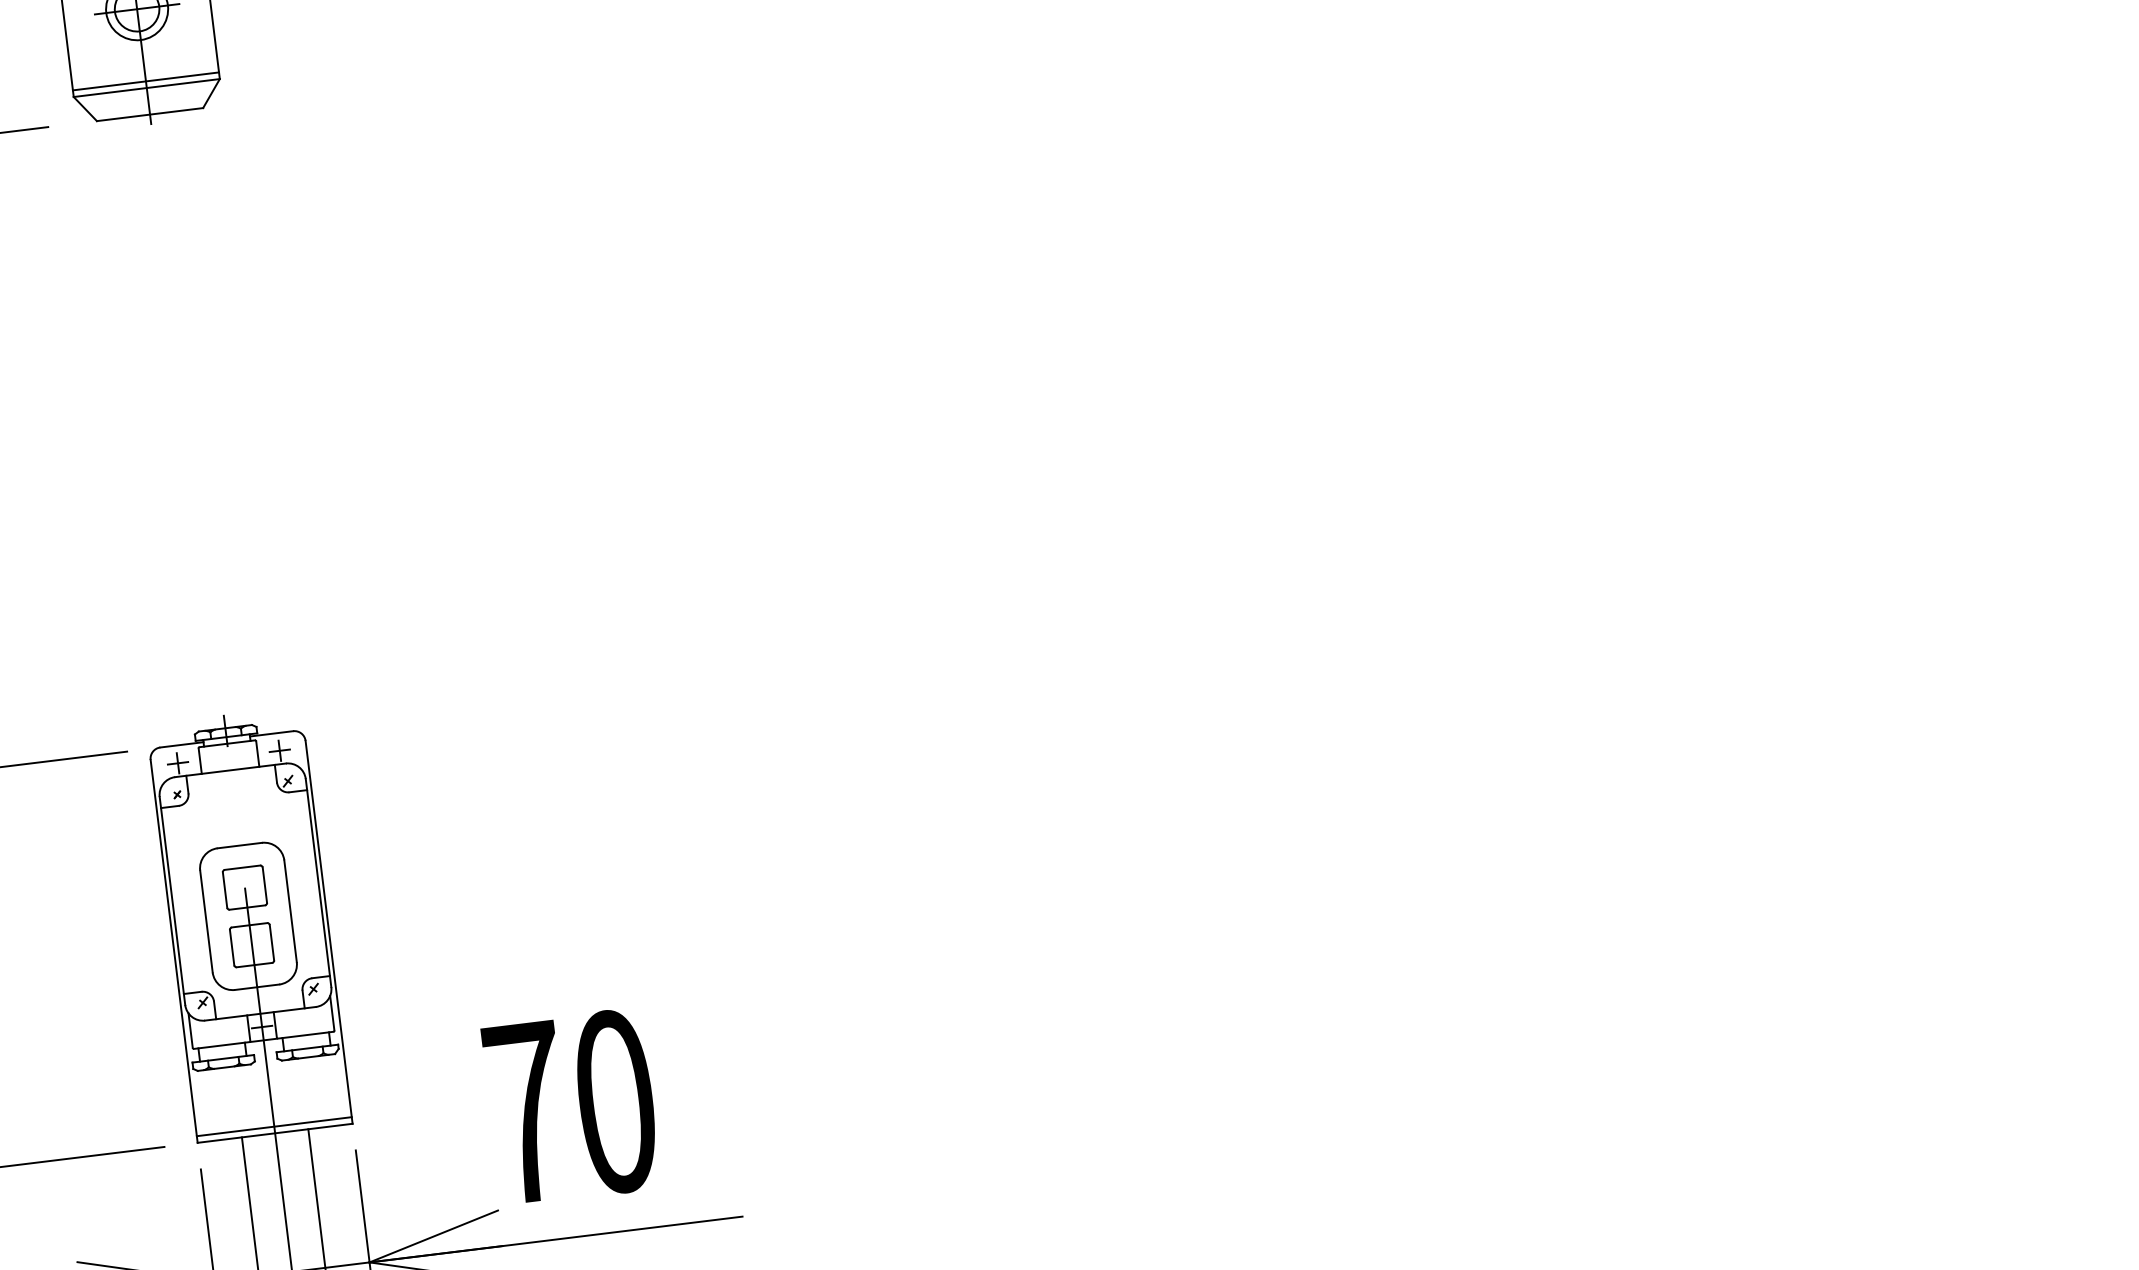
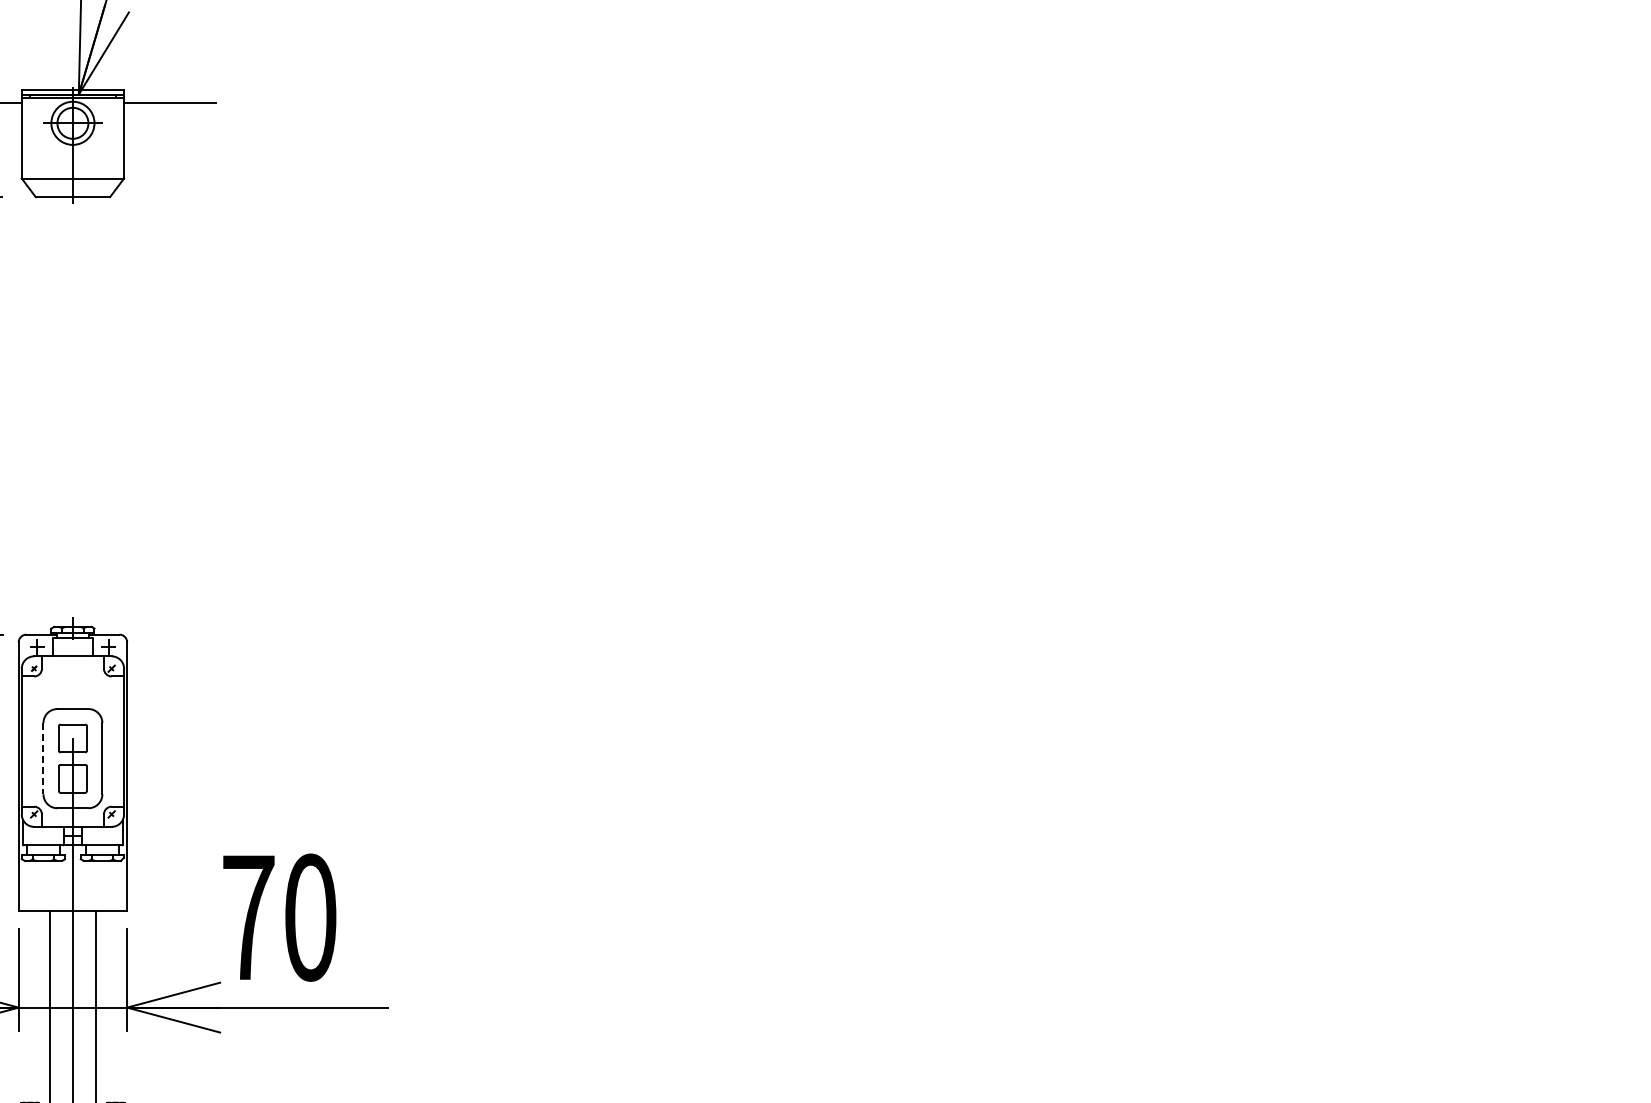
line: (145, 80) -> (72, 173), removed
line: (206, 921) -> (43, 758), solid -> dashed
line: (273, 1126) -> (72, 905), removed

